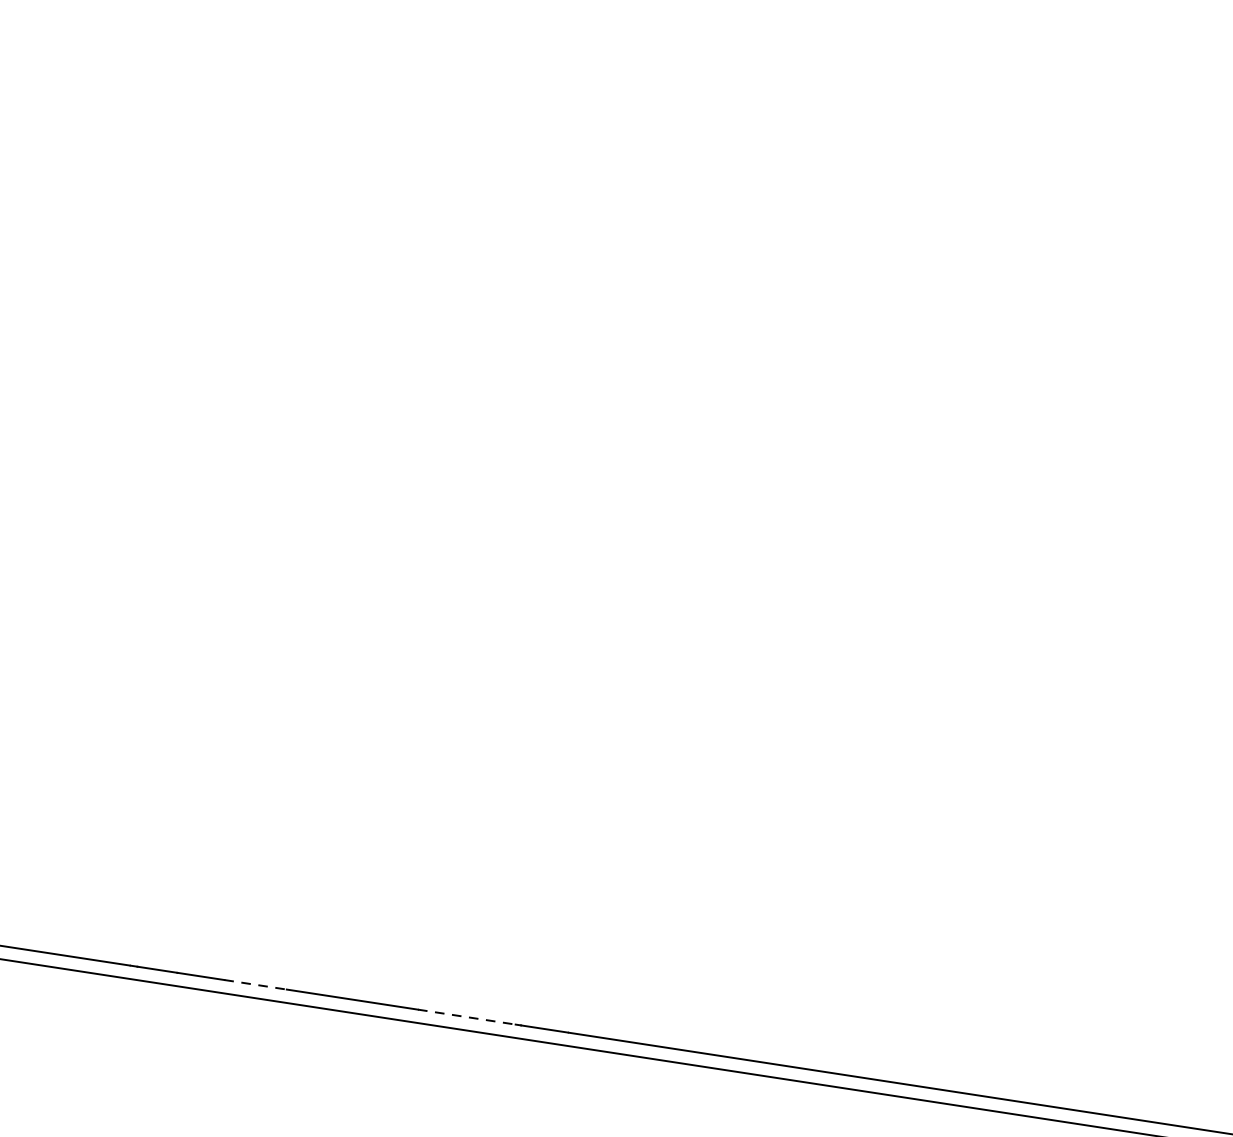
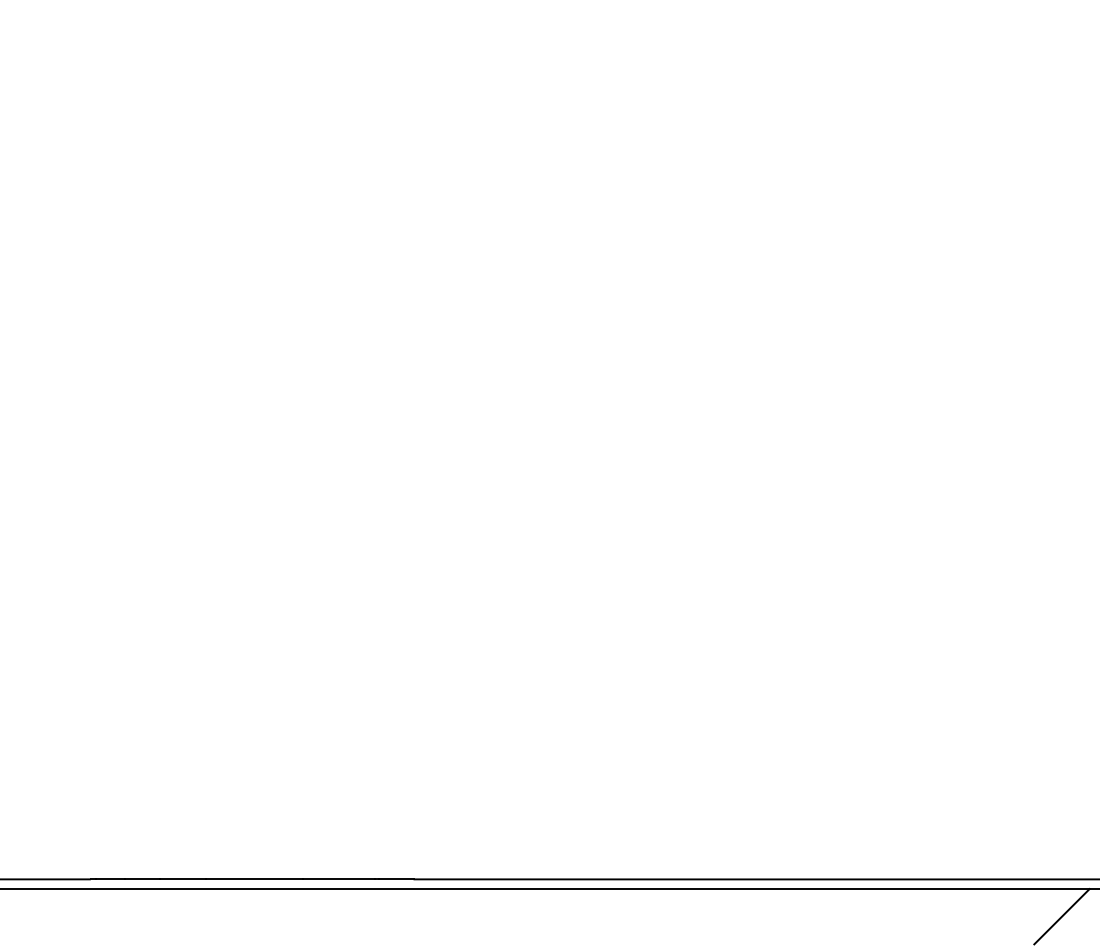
line: (256, 985) -> (183, 879), dashed -> solid
line: (467, 1017) -> (339, 879), dashed -> solid

